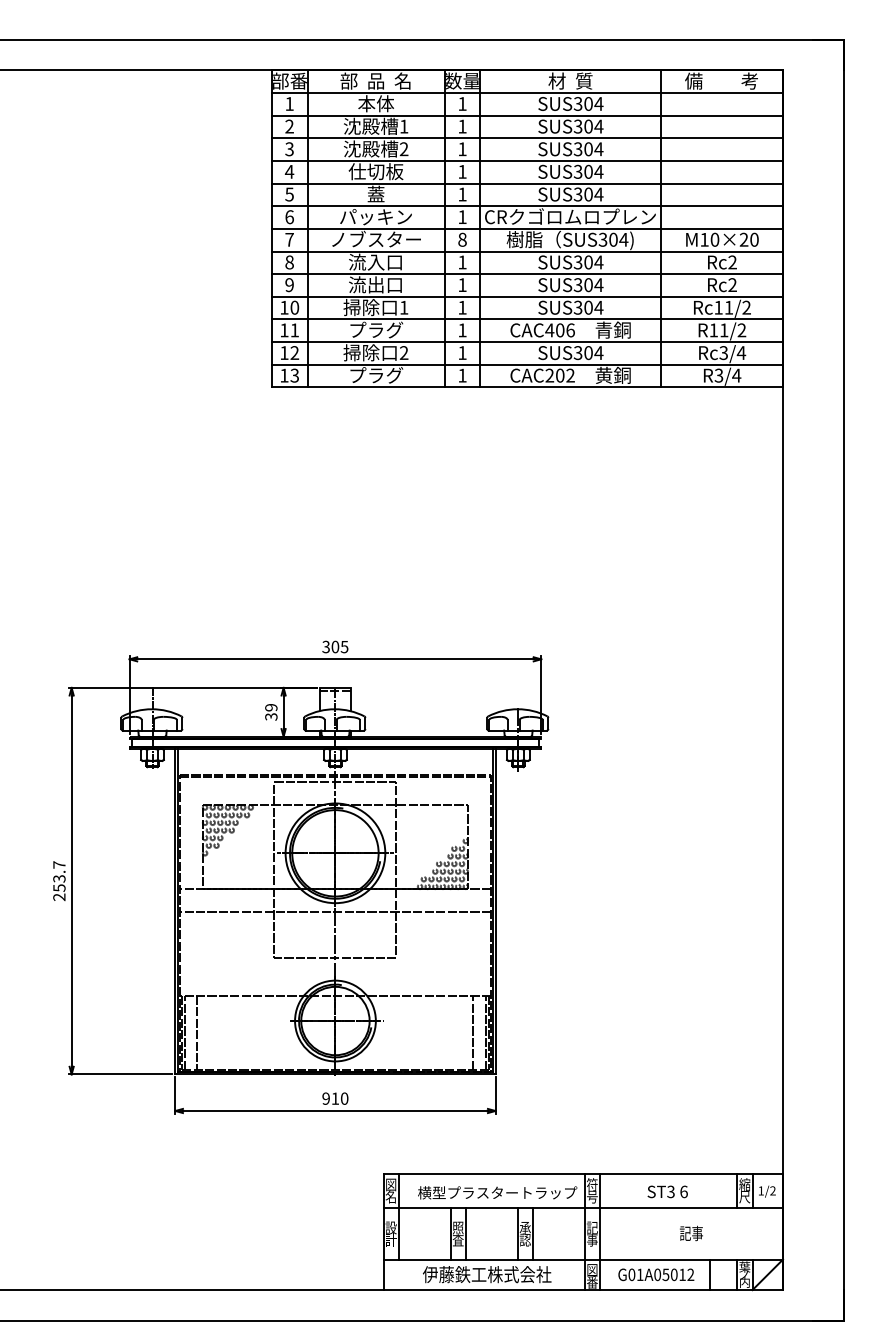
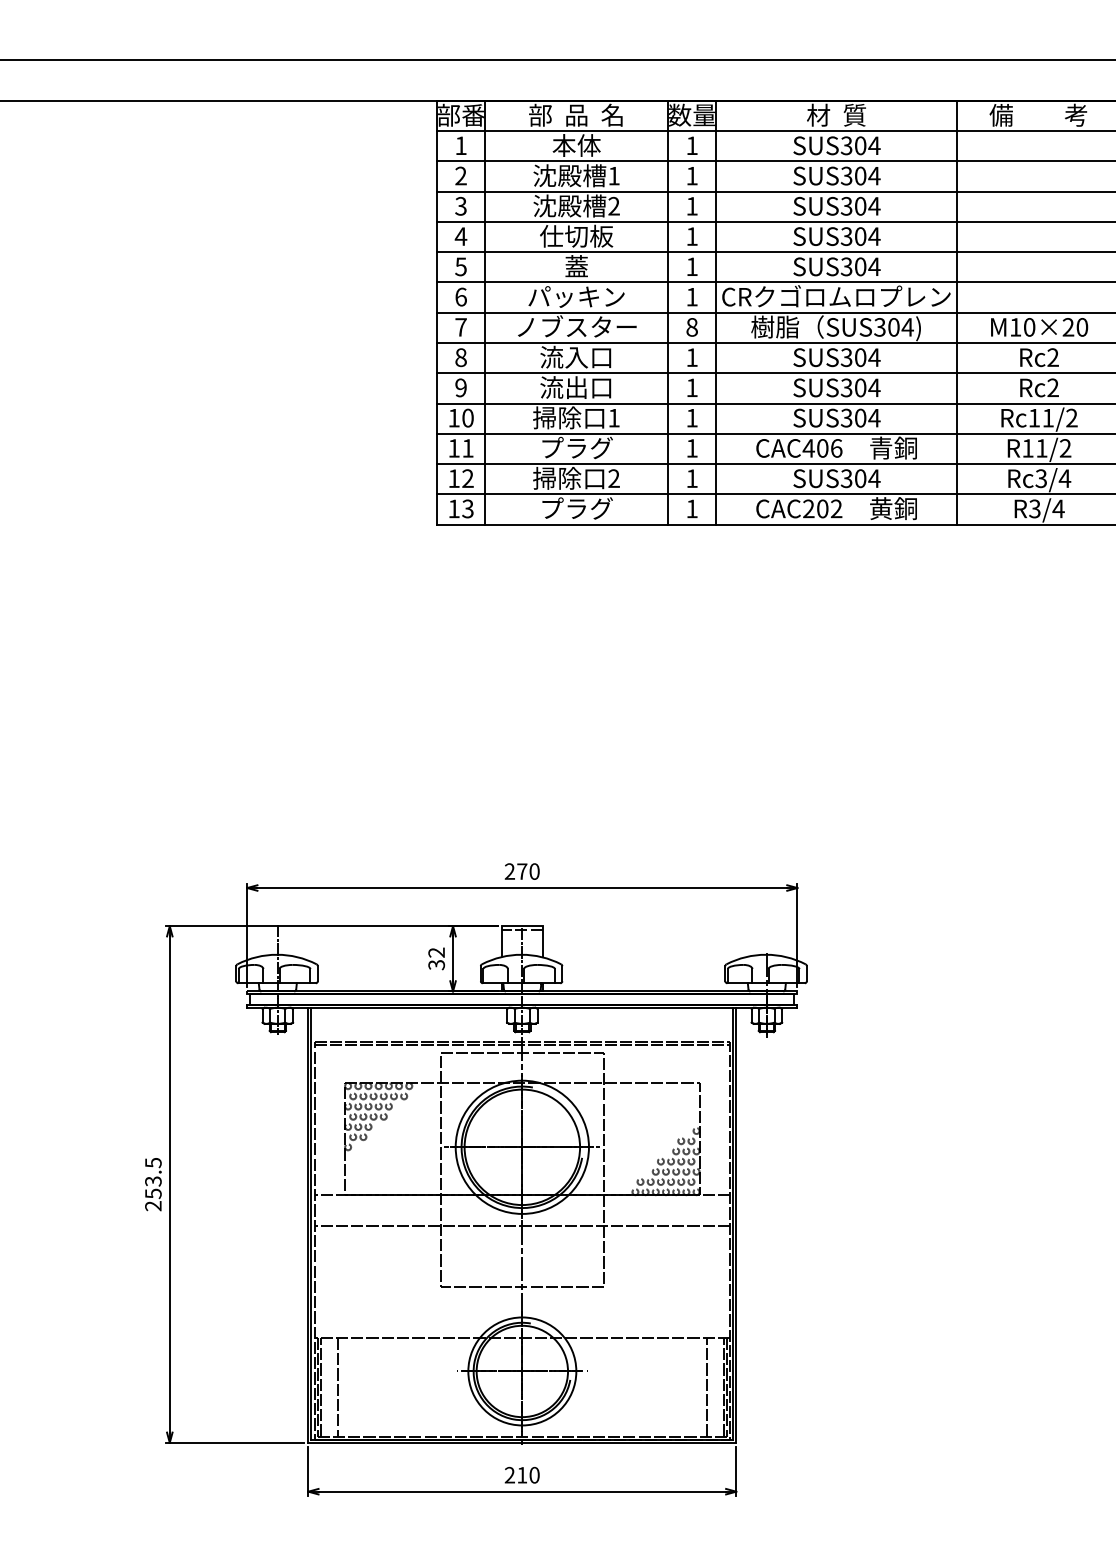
text: (335, 646) -> (522, 870), 305 -> 270
text: (271, 707) -> (436, 952), 39 -> 32
text: (59, 864) -> (153, 1162), 253.7 -> 253.5
text: (325, 1098) -> (509, 1474), 910 -> 210

